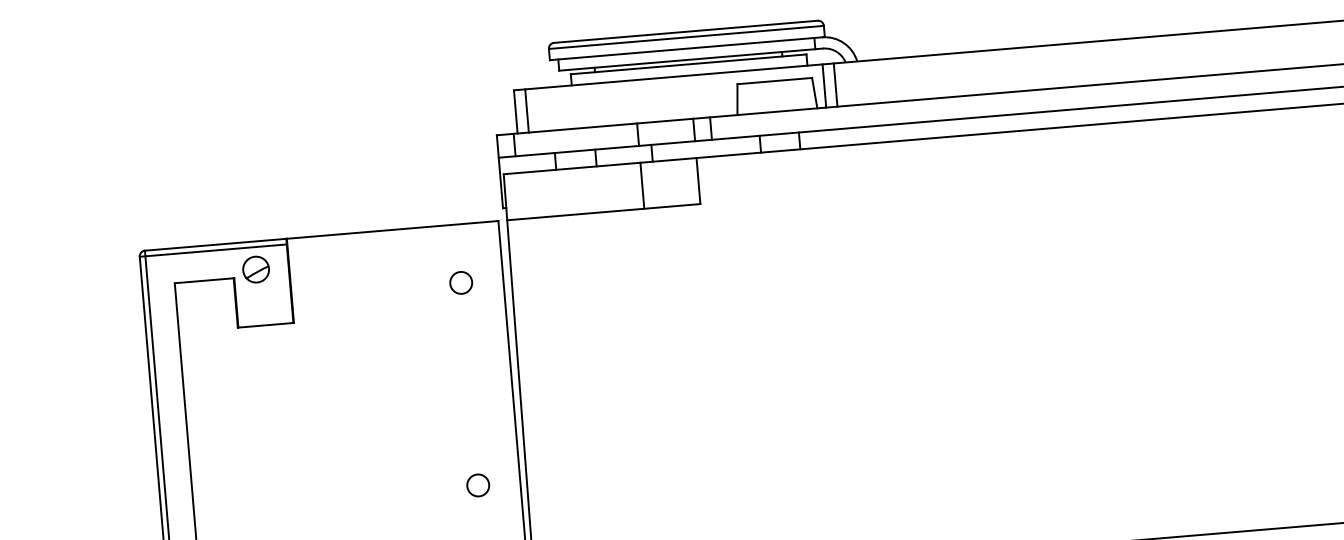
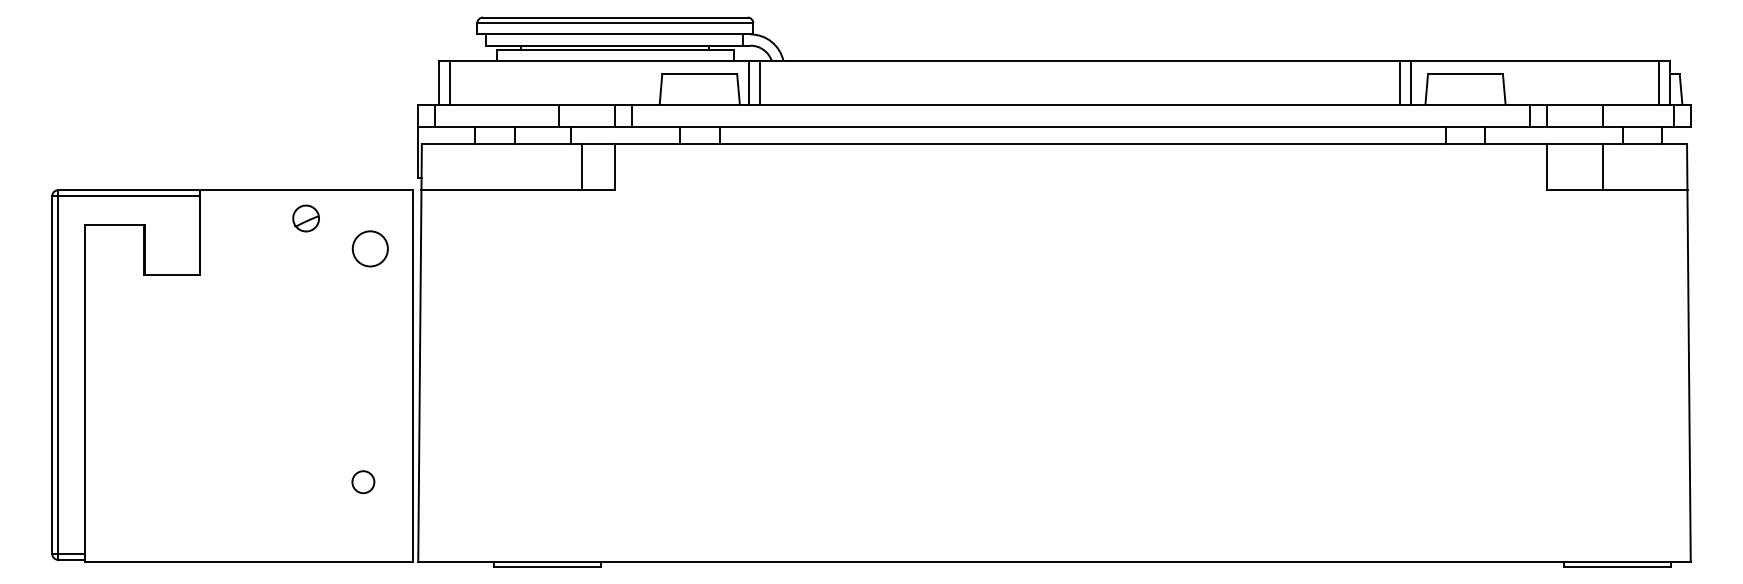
line: (642, 185) -> (582, 167), moved
part: (255, 269) -> (305, 218), moved
circle: (461, 282) -> (370, 248), size x1.6
circle: (478, 485) -> (363, 482), moved

